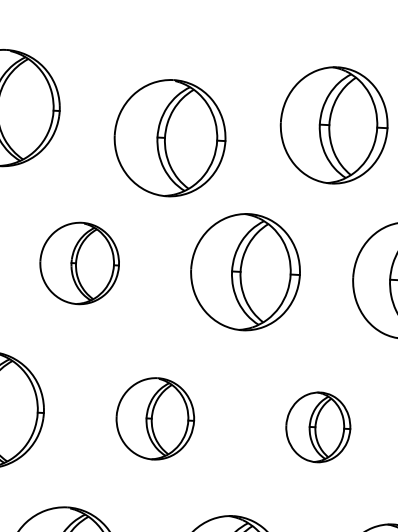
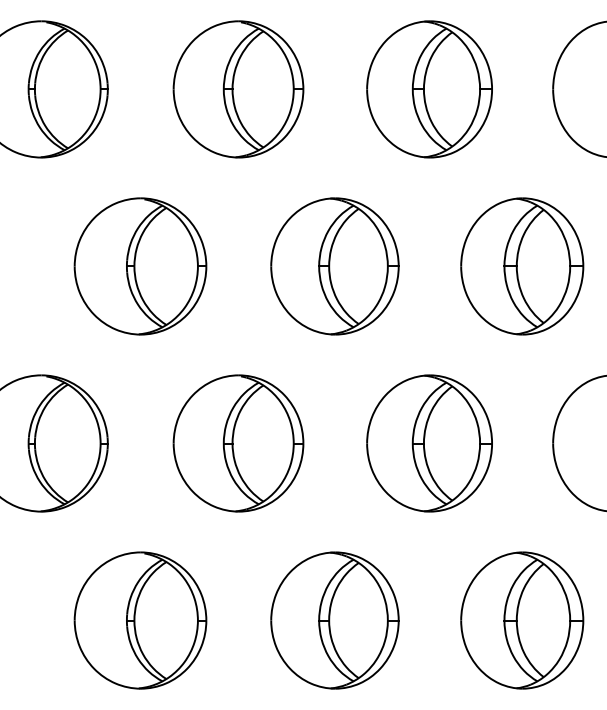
part: (170, 138) -> (238, 89), moved
part: (79, 263) -> (140, 266), size x1.43
part: (155, 418) -> (238, 443), size x1.43
part: (318, 427) -> (429, 443), size x1.67

